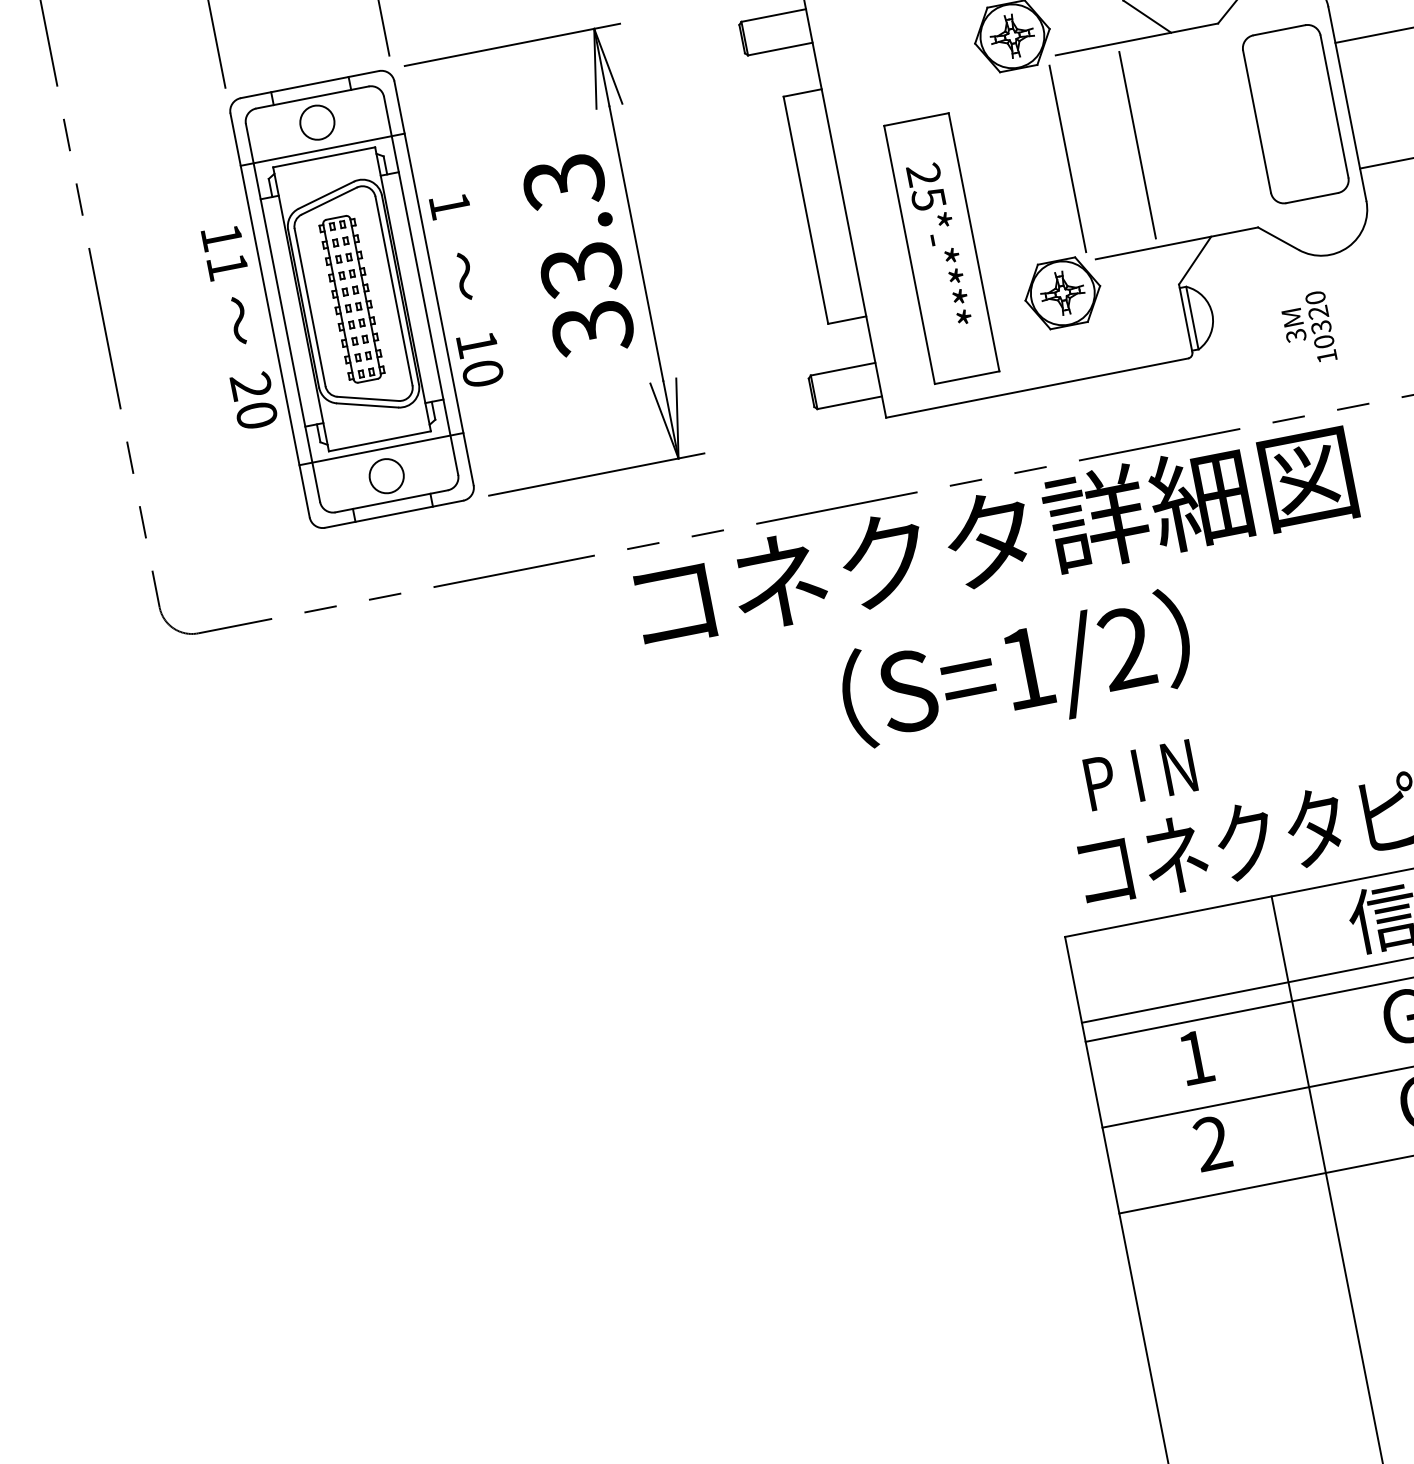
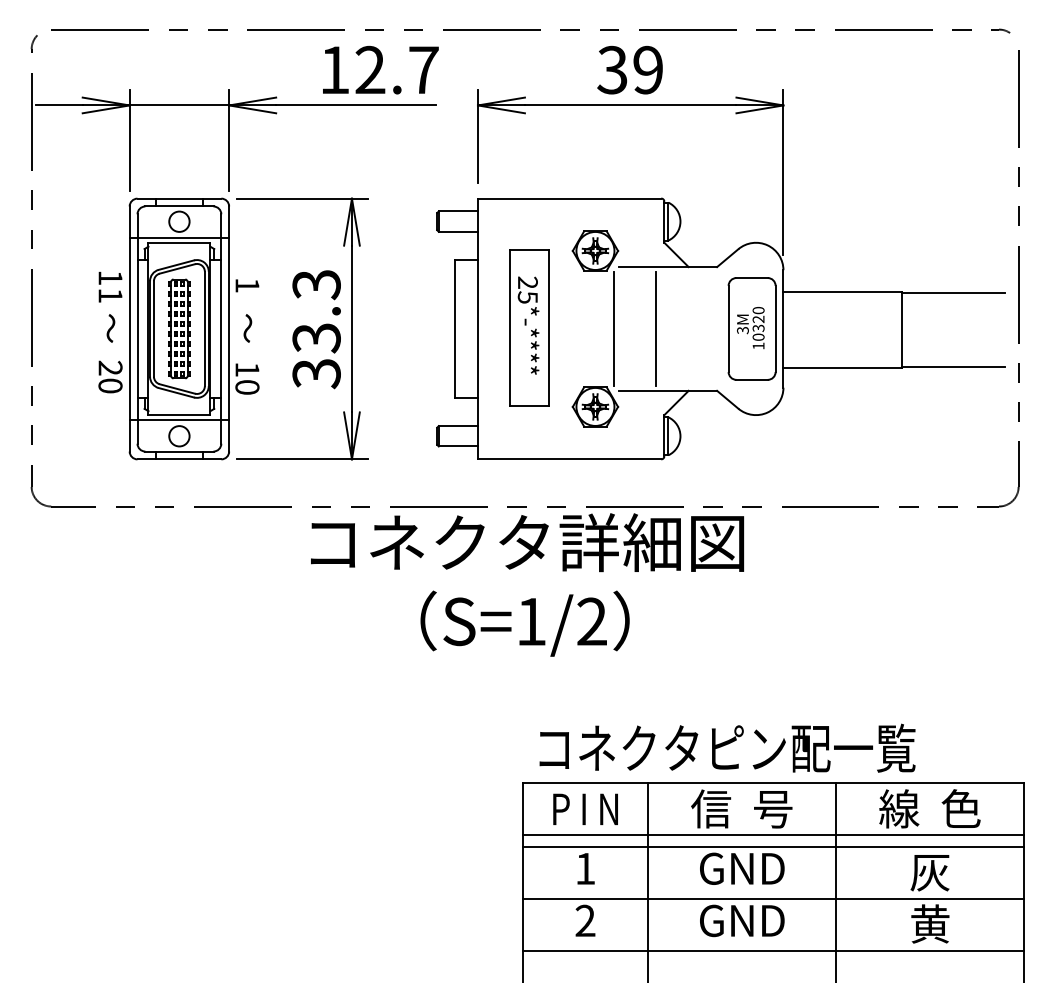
part: (941, 248) -> (529, 327), moved
text: (1307, 330) -> (750, 328), moved
text: (1140, 773) -> (585, 808), moved

